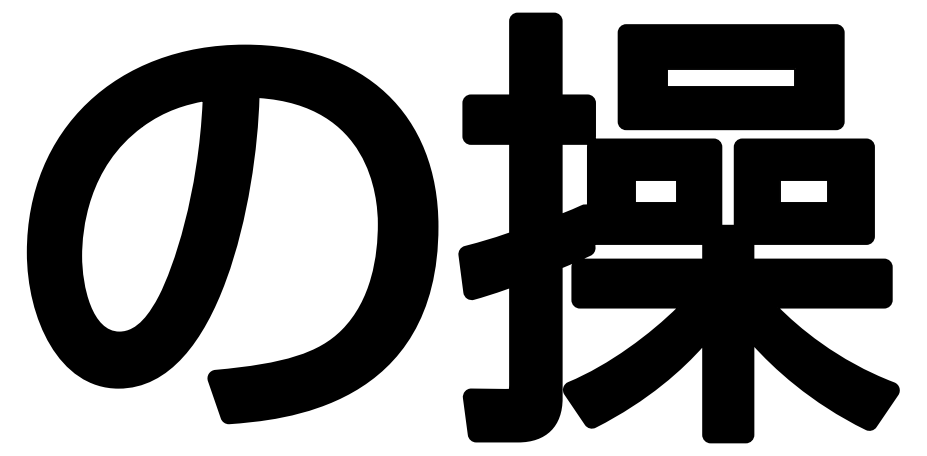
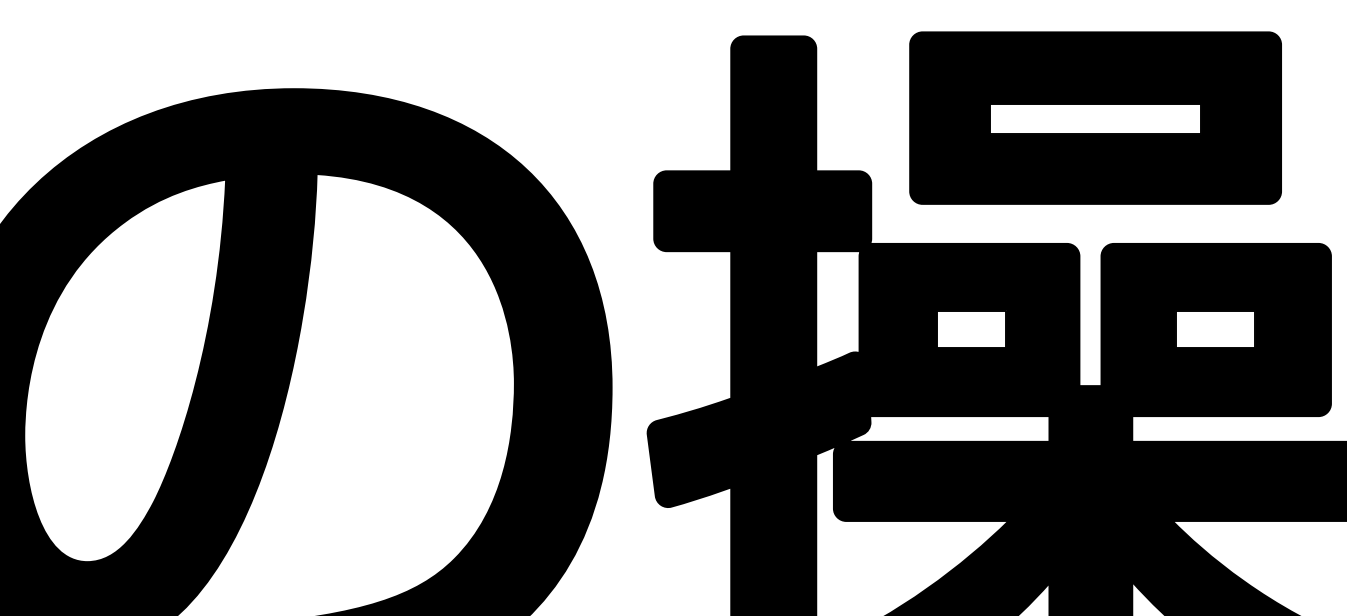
part: (730, 77) -> (1094, 118), moved

